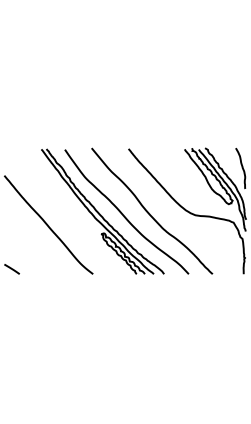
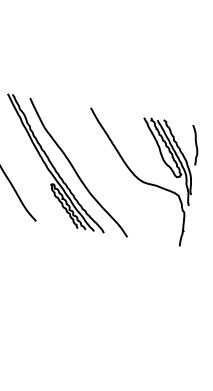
curve: (149, 212) -> (100, 171), removed

